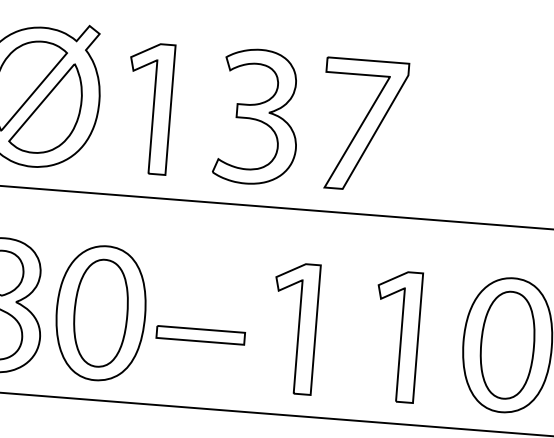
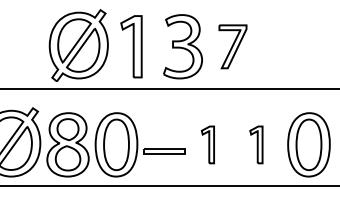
part: (362, 124) -> (232, 46), size x0.7
part: (293, 327) -> (207, 144), size x0.6
part: (396, 335) -> (256, 144), size x0.6

